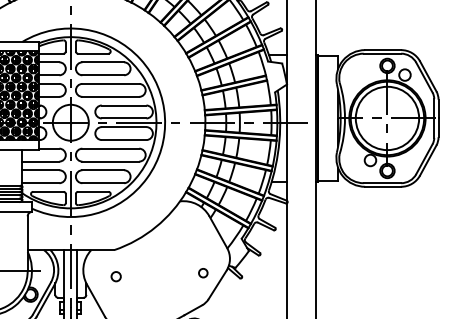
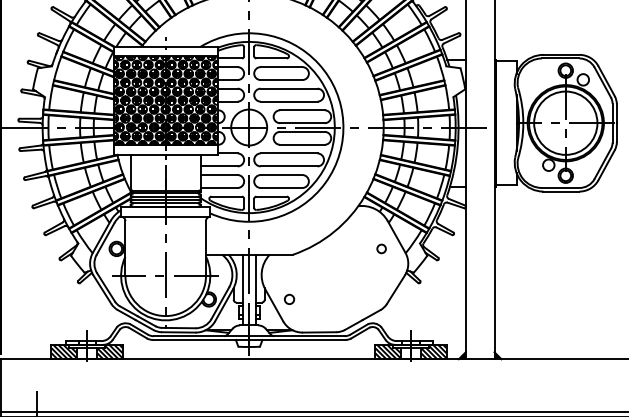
circle: (203, 272) -> (381, 248), moved
circle: (116, 275) -> (289, 298), moved

